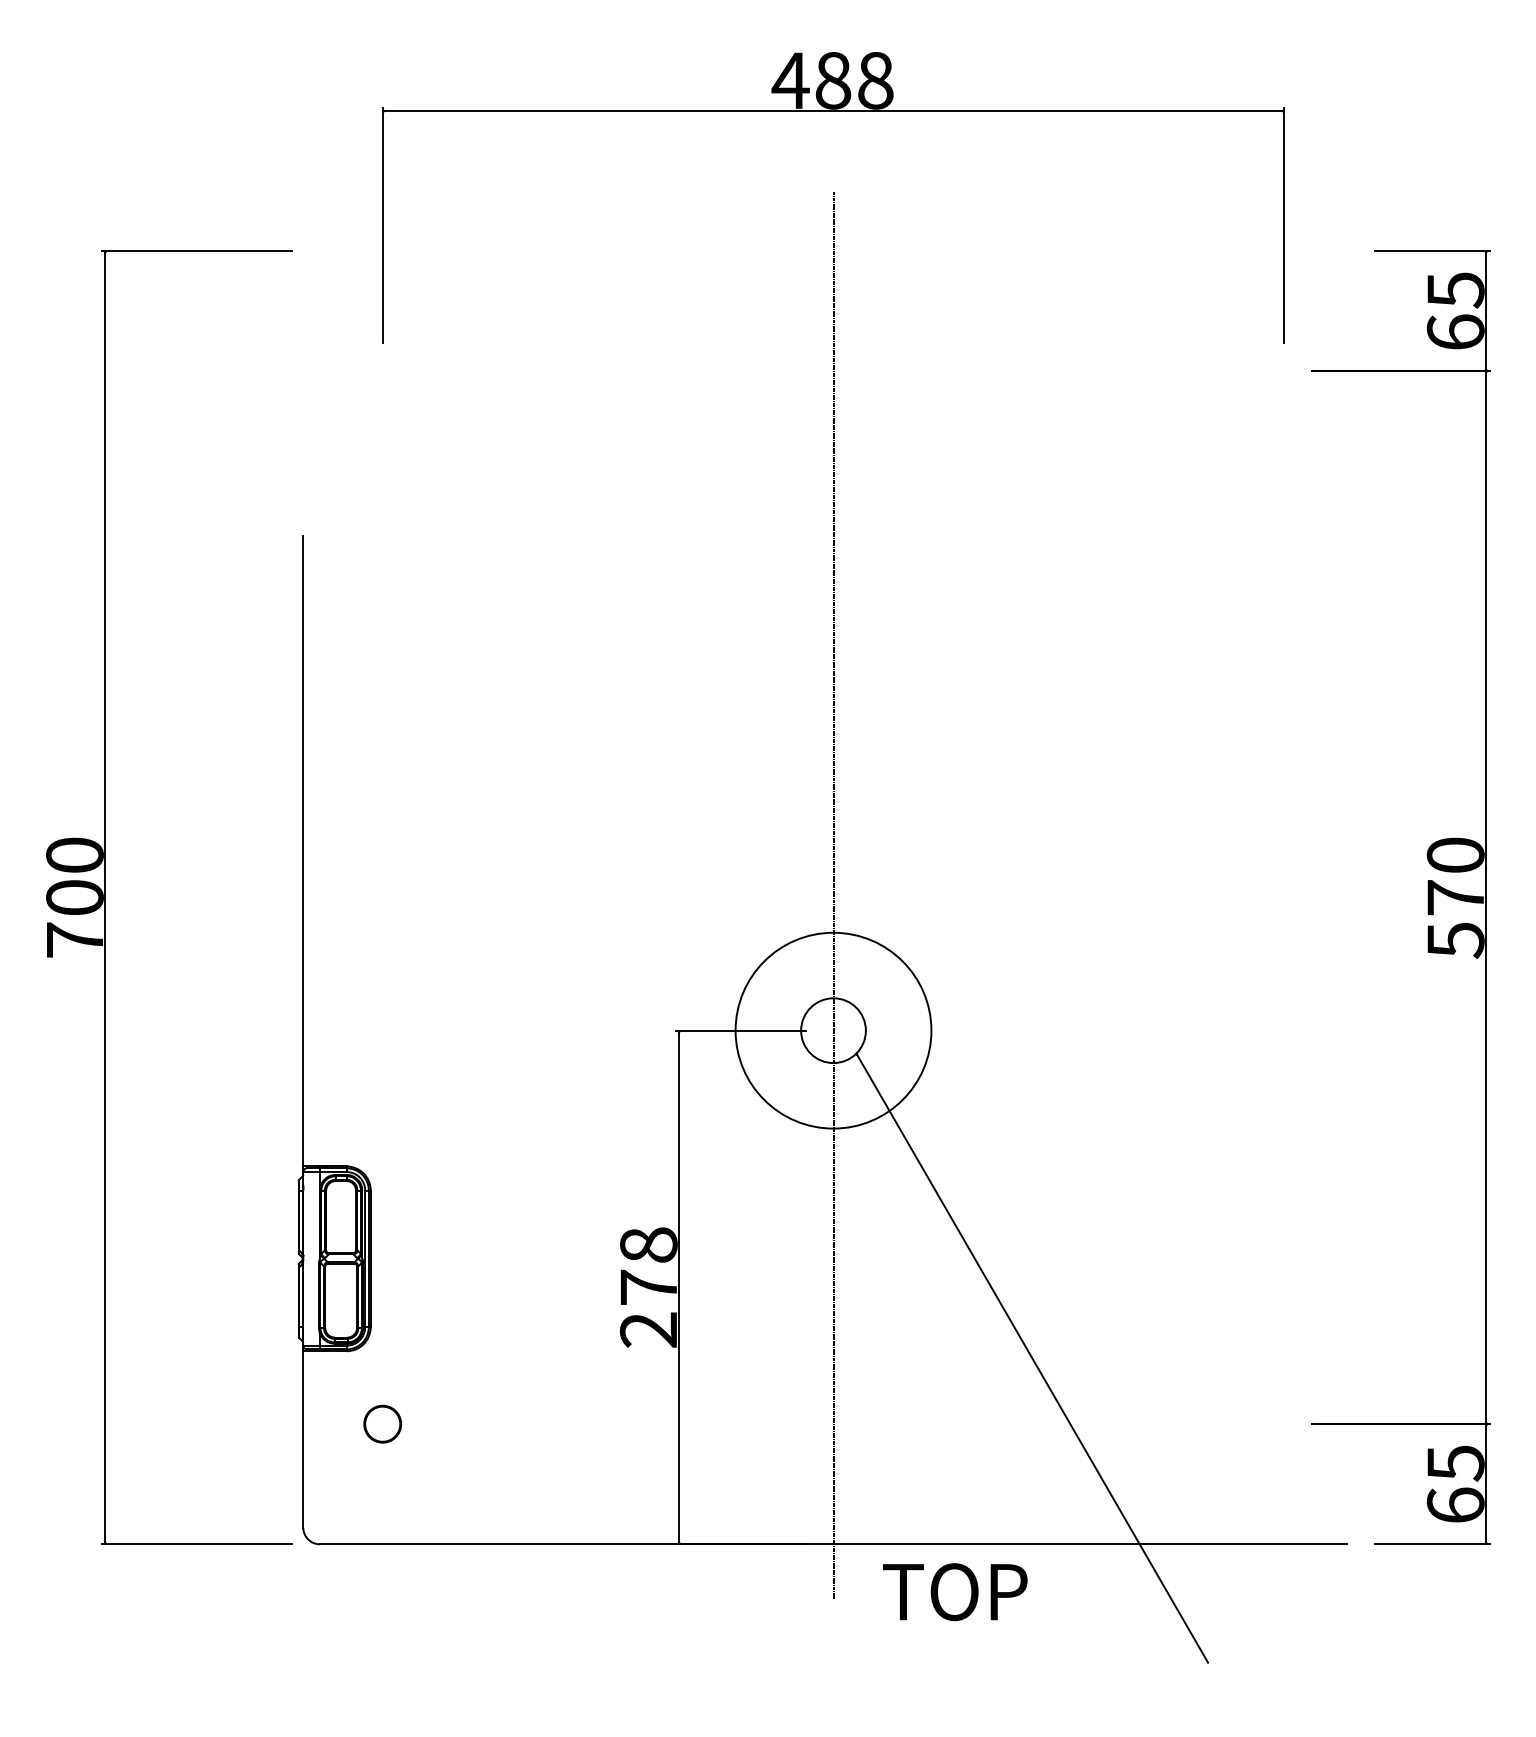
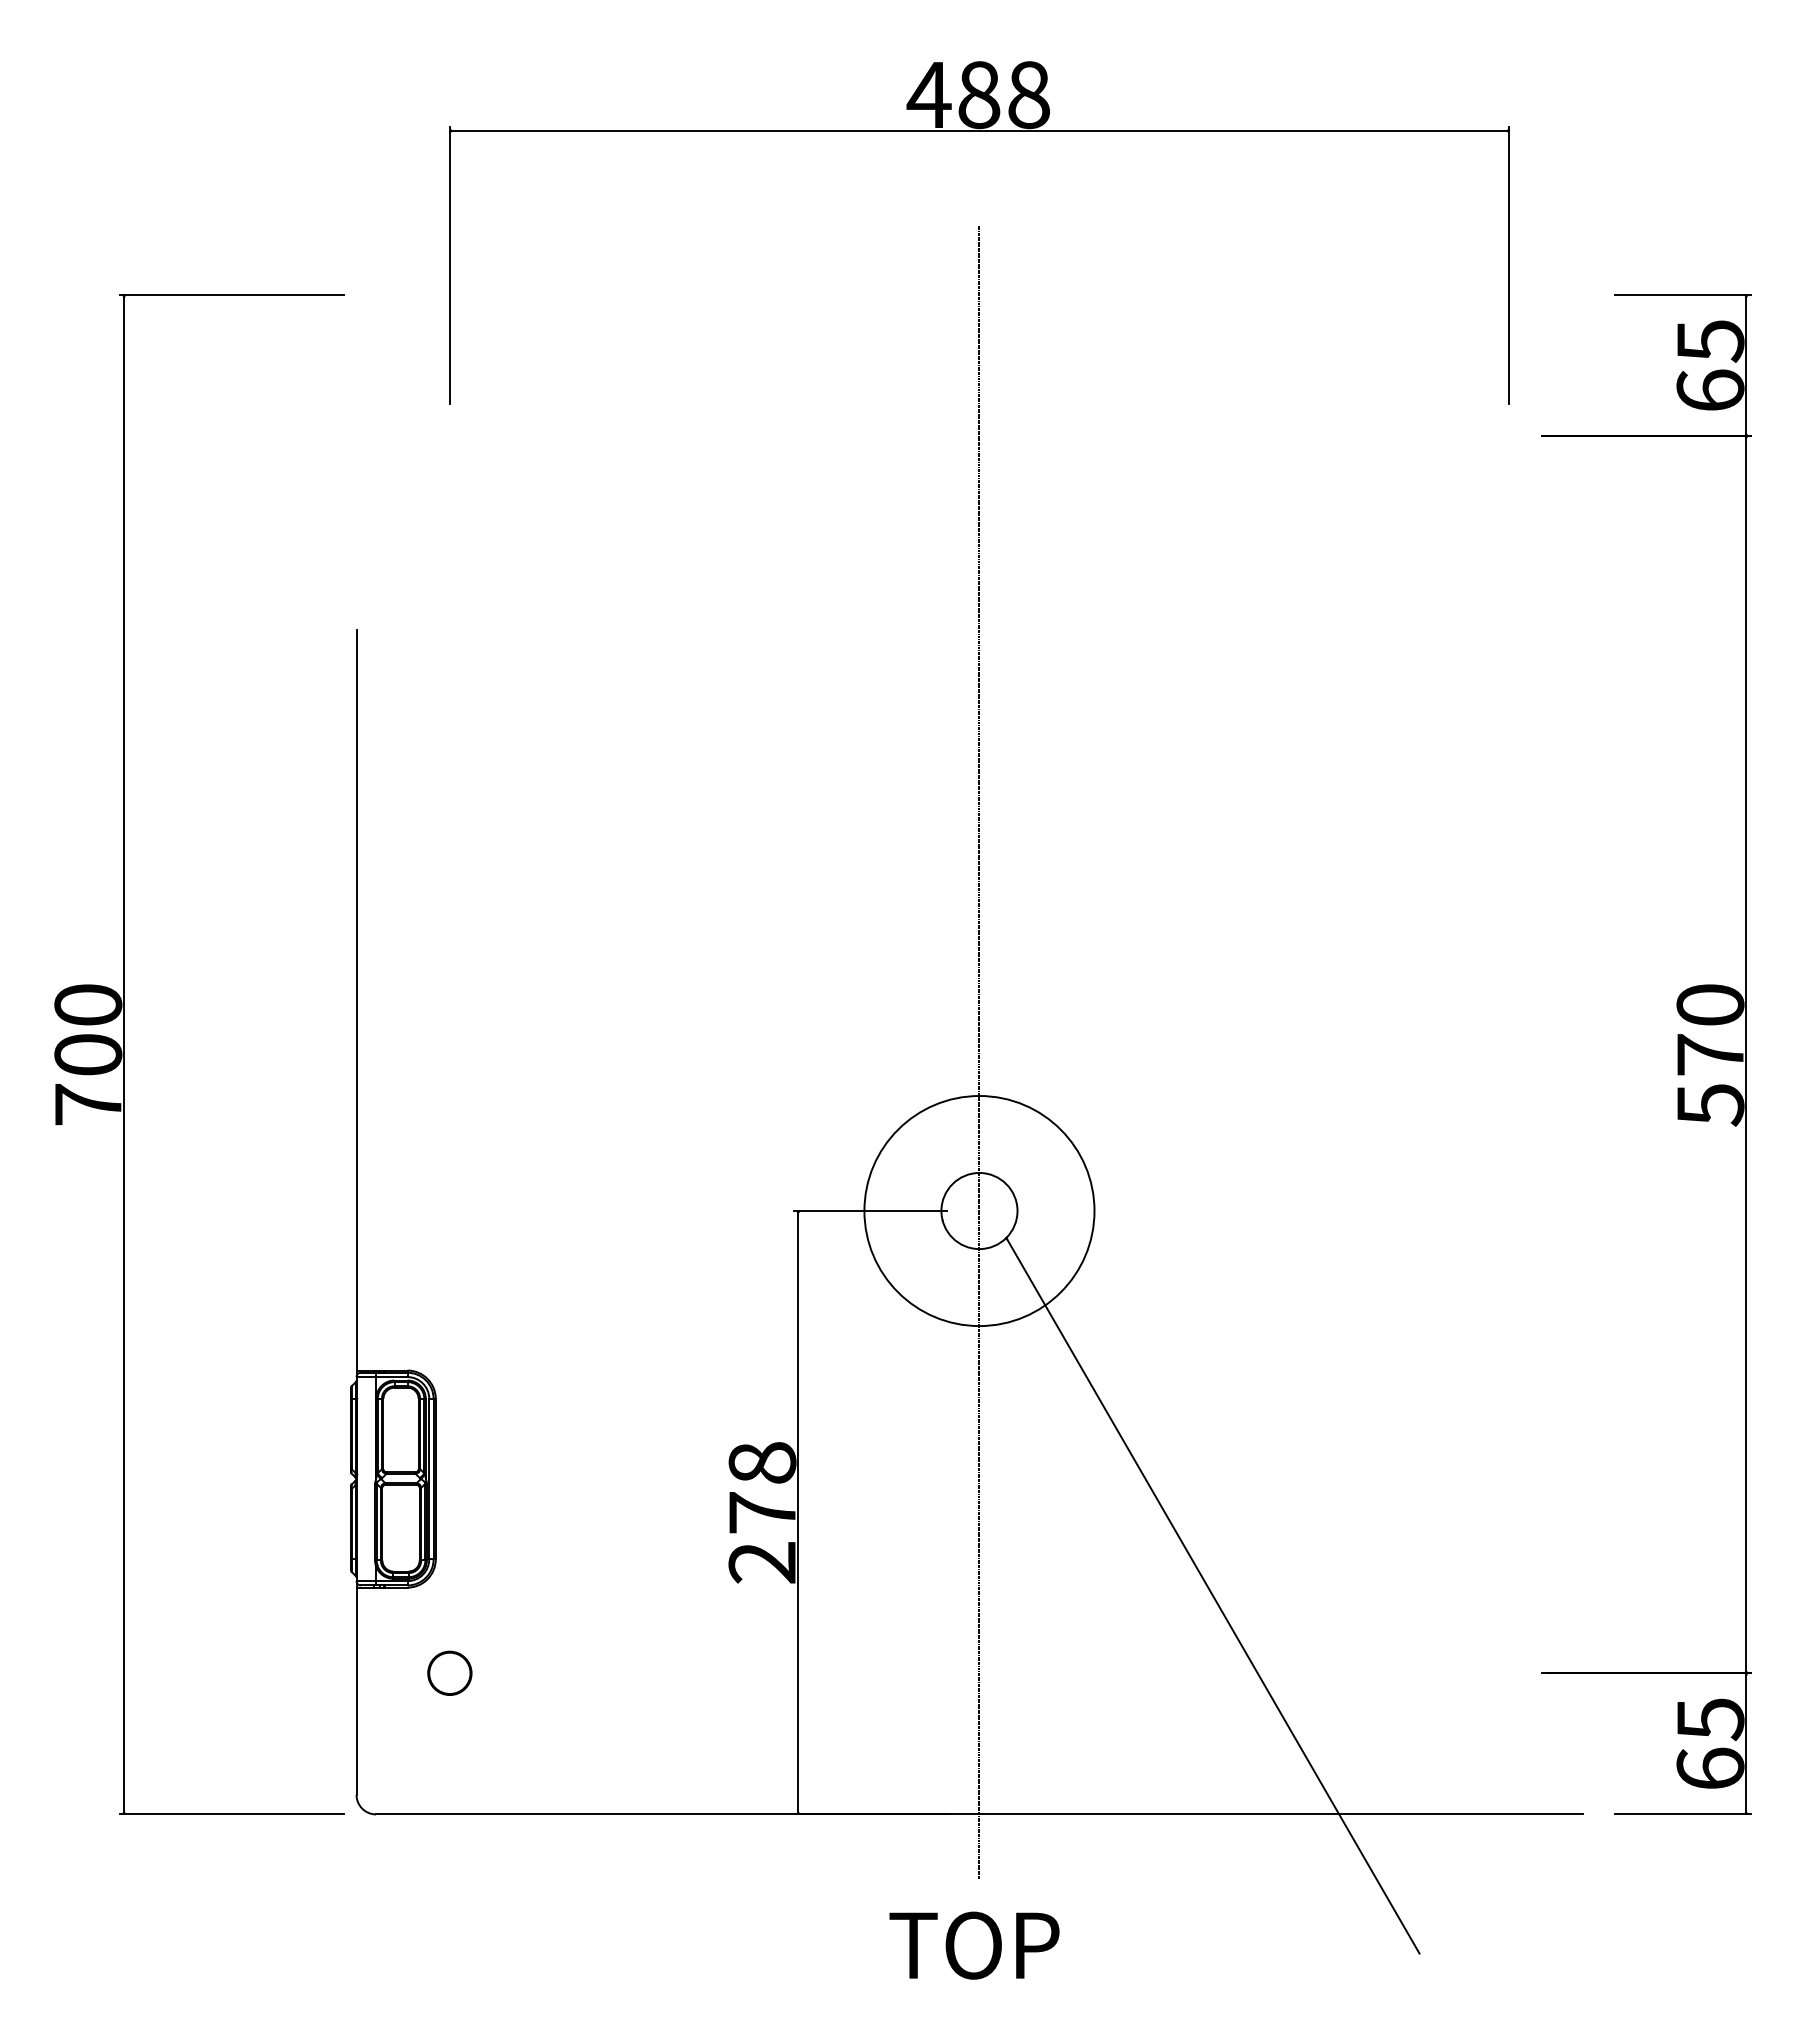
text: (955, 1592) -> (974, 1945), moved

